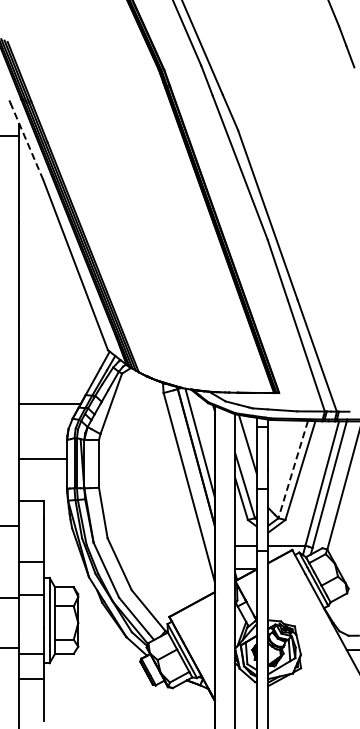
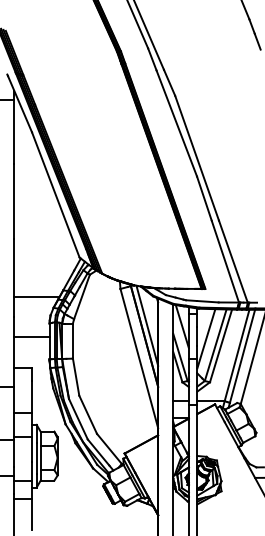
line: (26, 141) -> (19, 104), dashed -> solid
line: (280, 460) -> (206, 338), added
line: (293, 469) -> (215, 345), dashed -> solid

